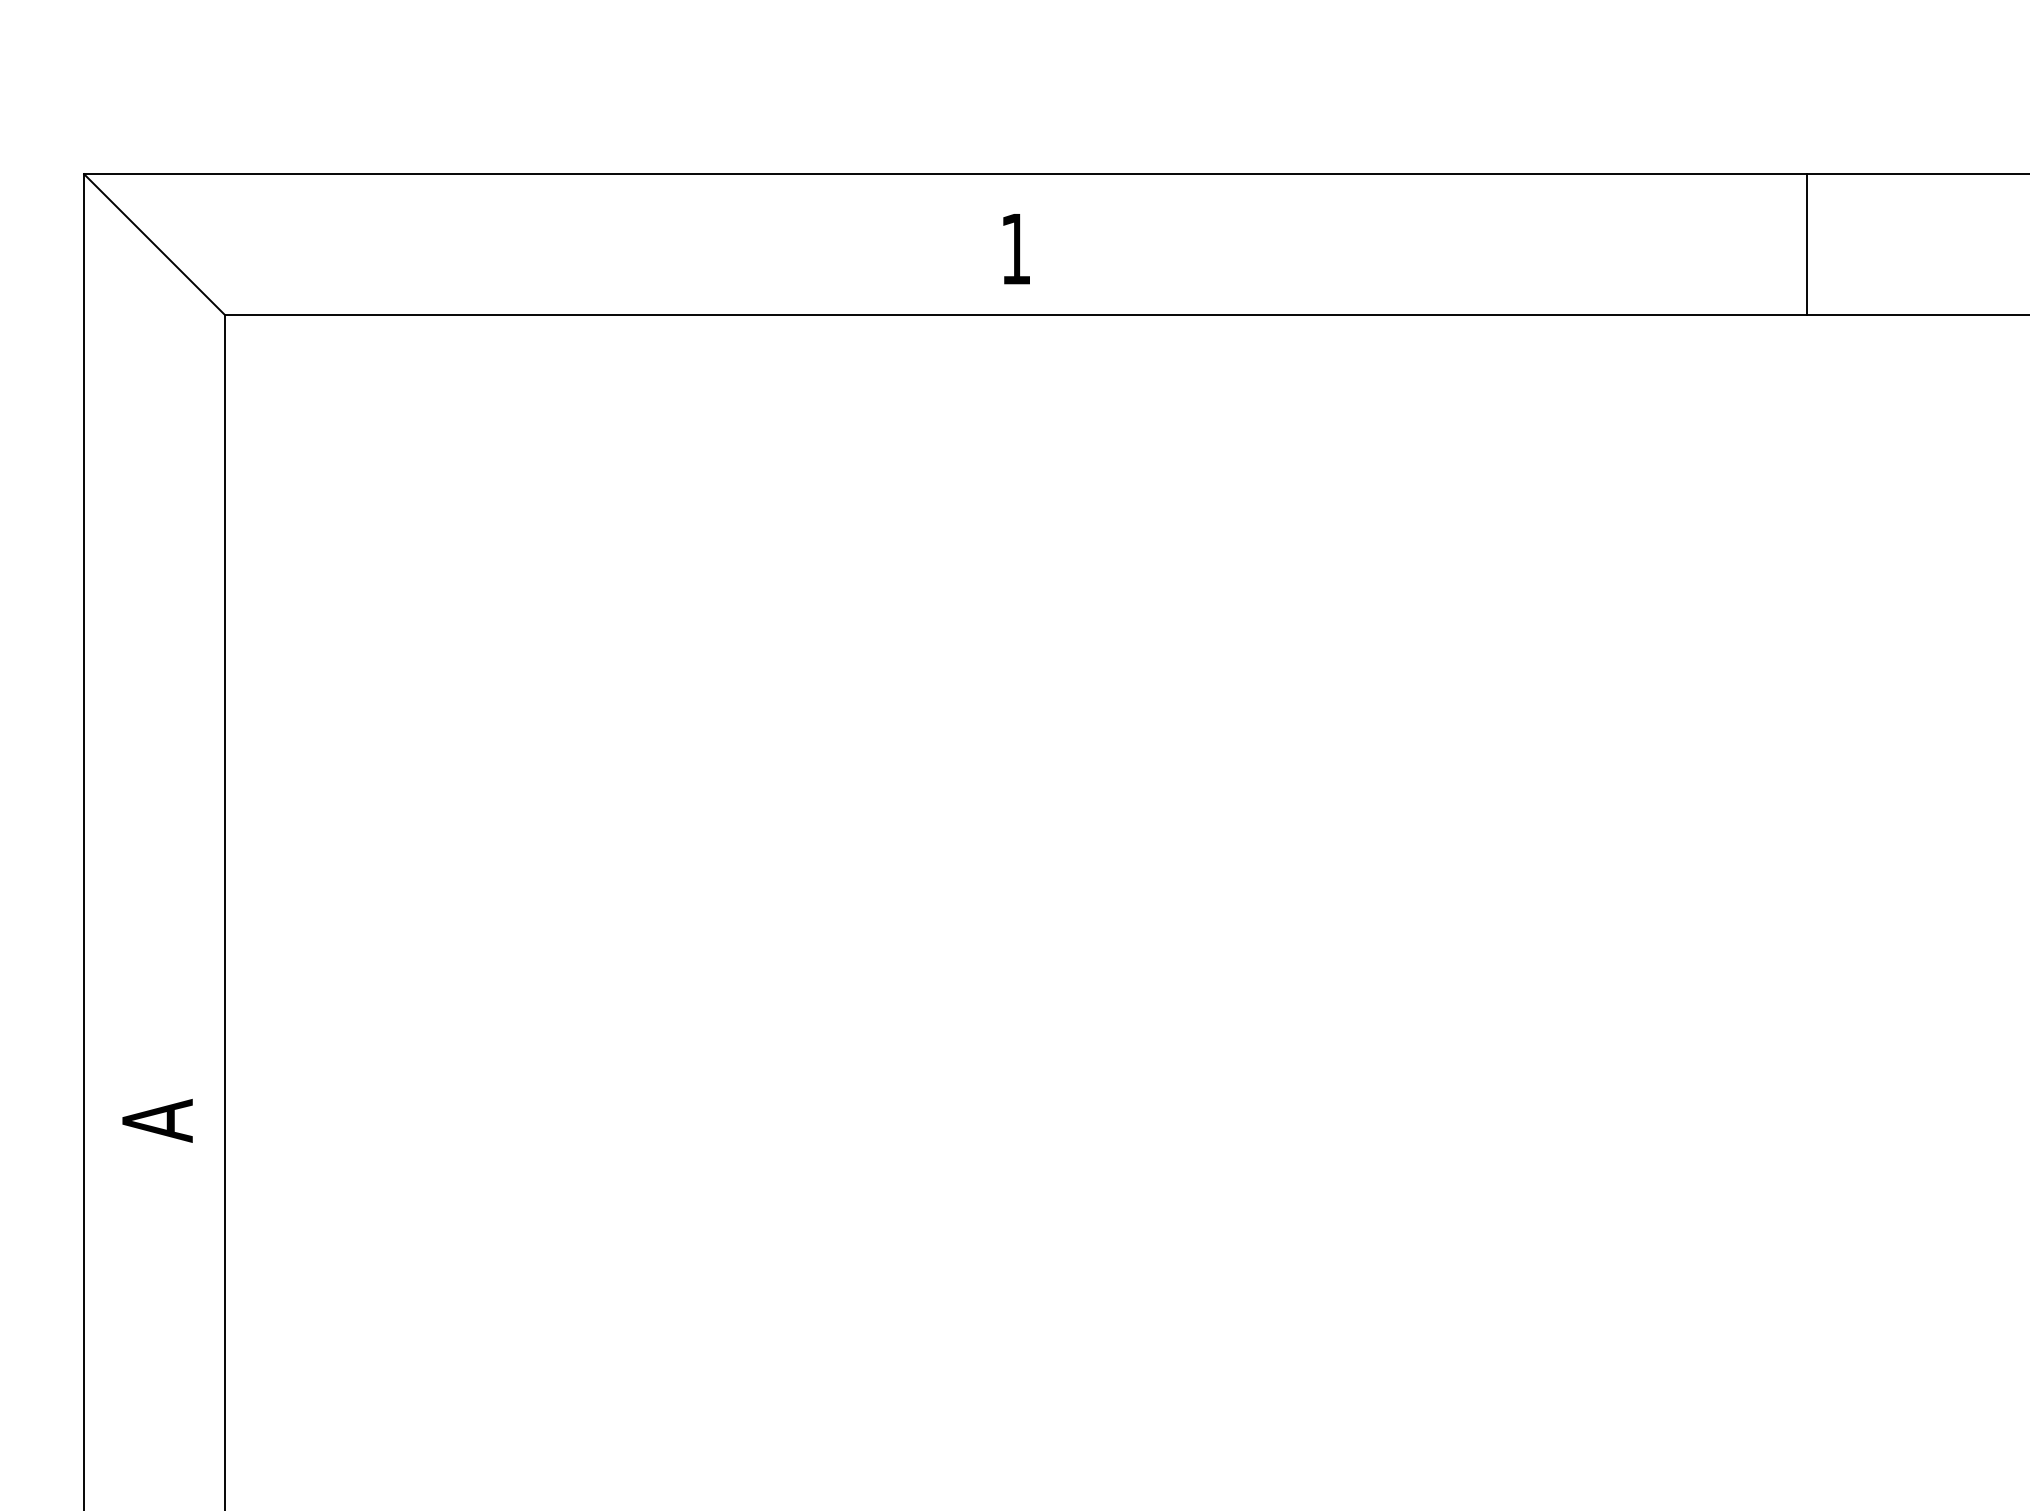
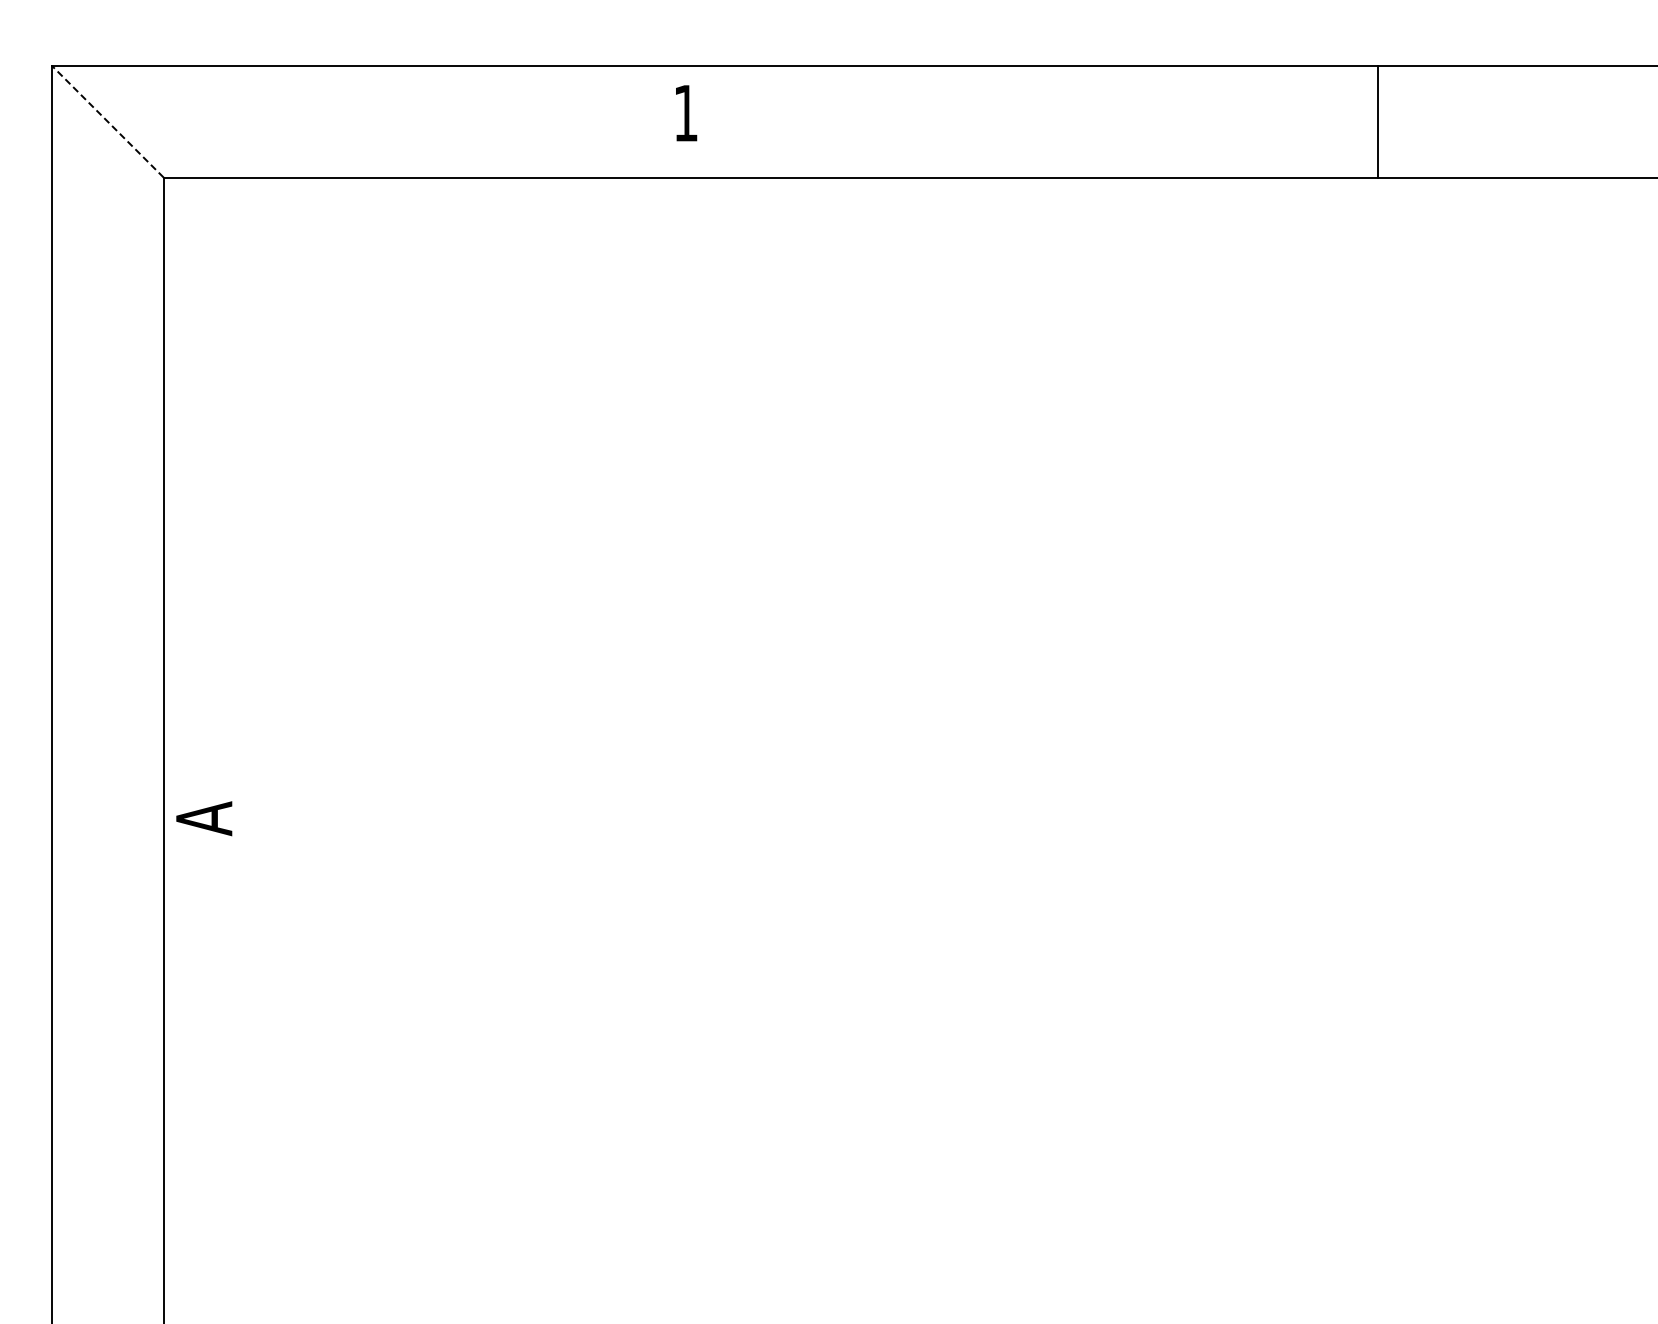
line: (154, 244) -> (107, 121), solid -> dashed
line: (1807, 244) -> (1378, 121), moved
text: (1016, 249) -> (686, 113), moved
text: (157, 1120) -> (204, 818), moved

